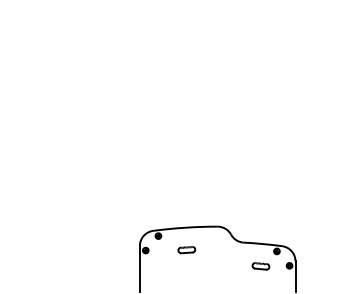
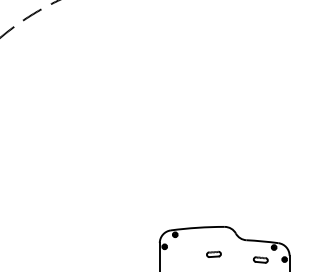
part: (186, 250) -> (213, 254), moved

